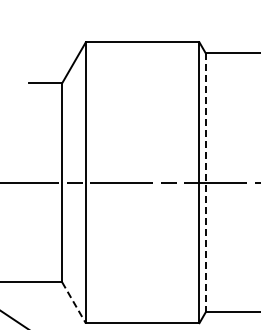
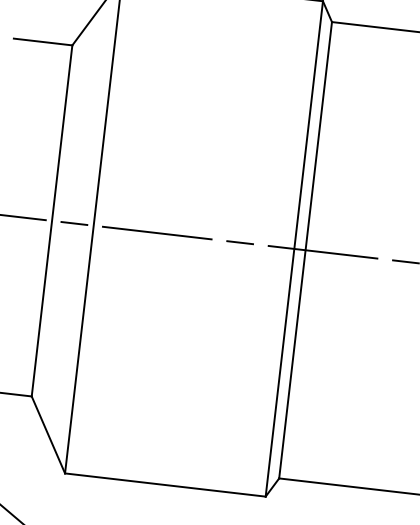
line: (205, 183) -> (304, 251), dashed -> solid
line: (73, 302) -> (47, 434), dashed -> solid

